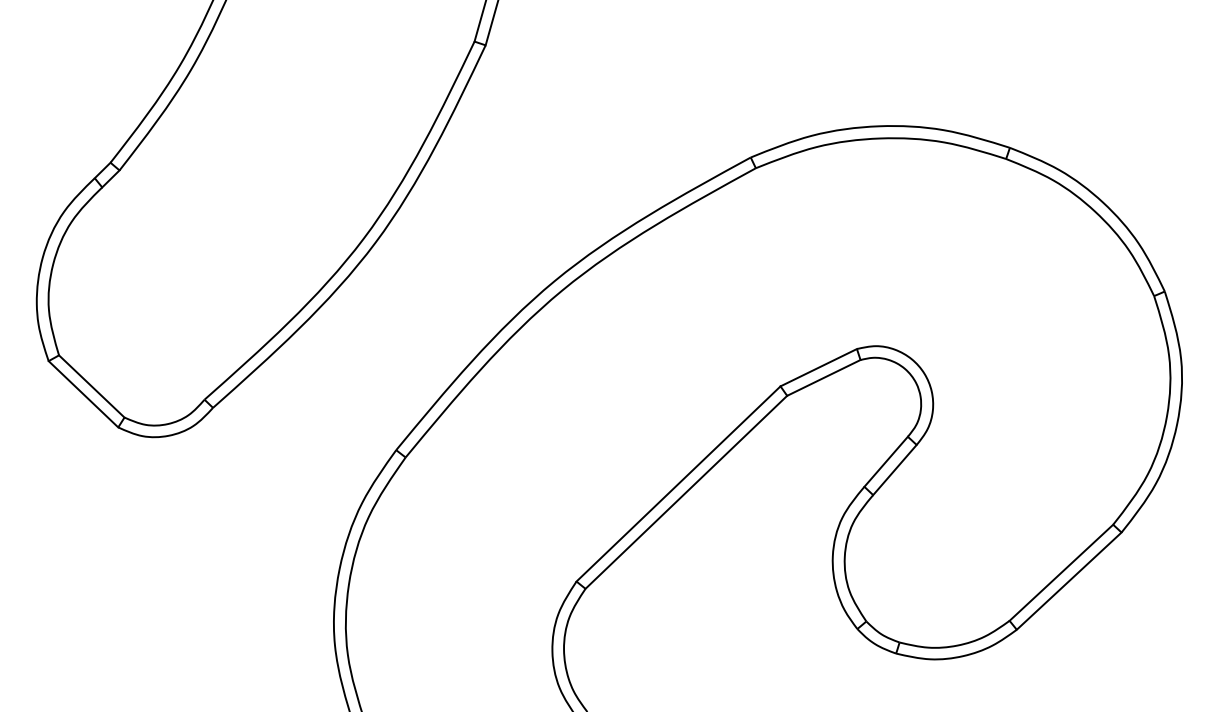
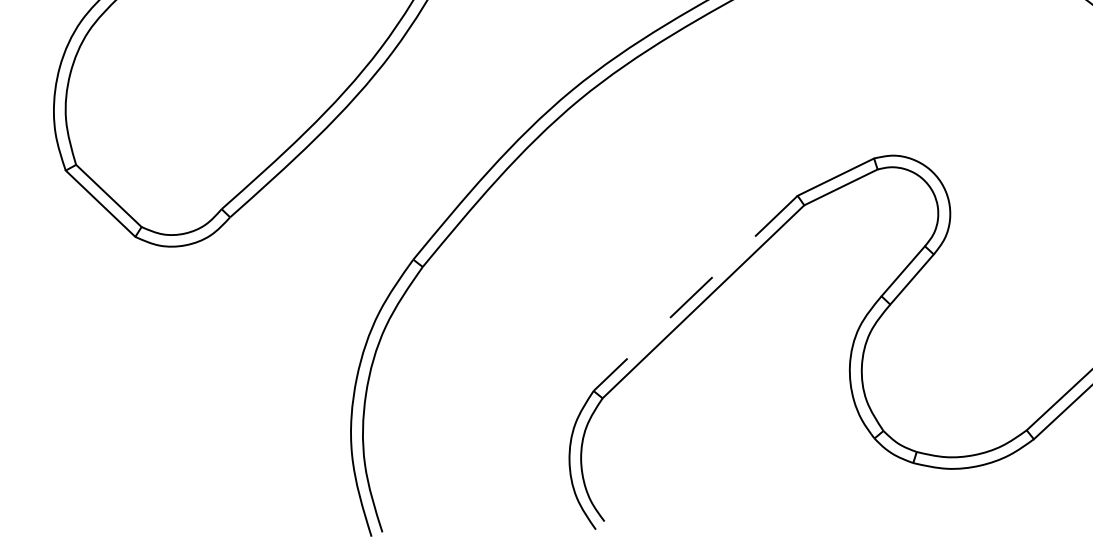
line: (678, 484) -> (695, 293), solid -> dashed

